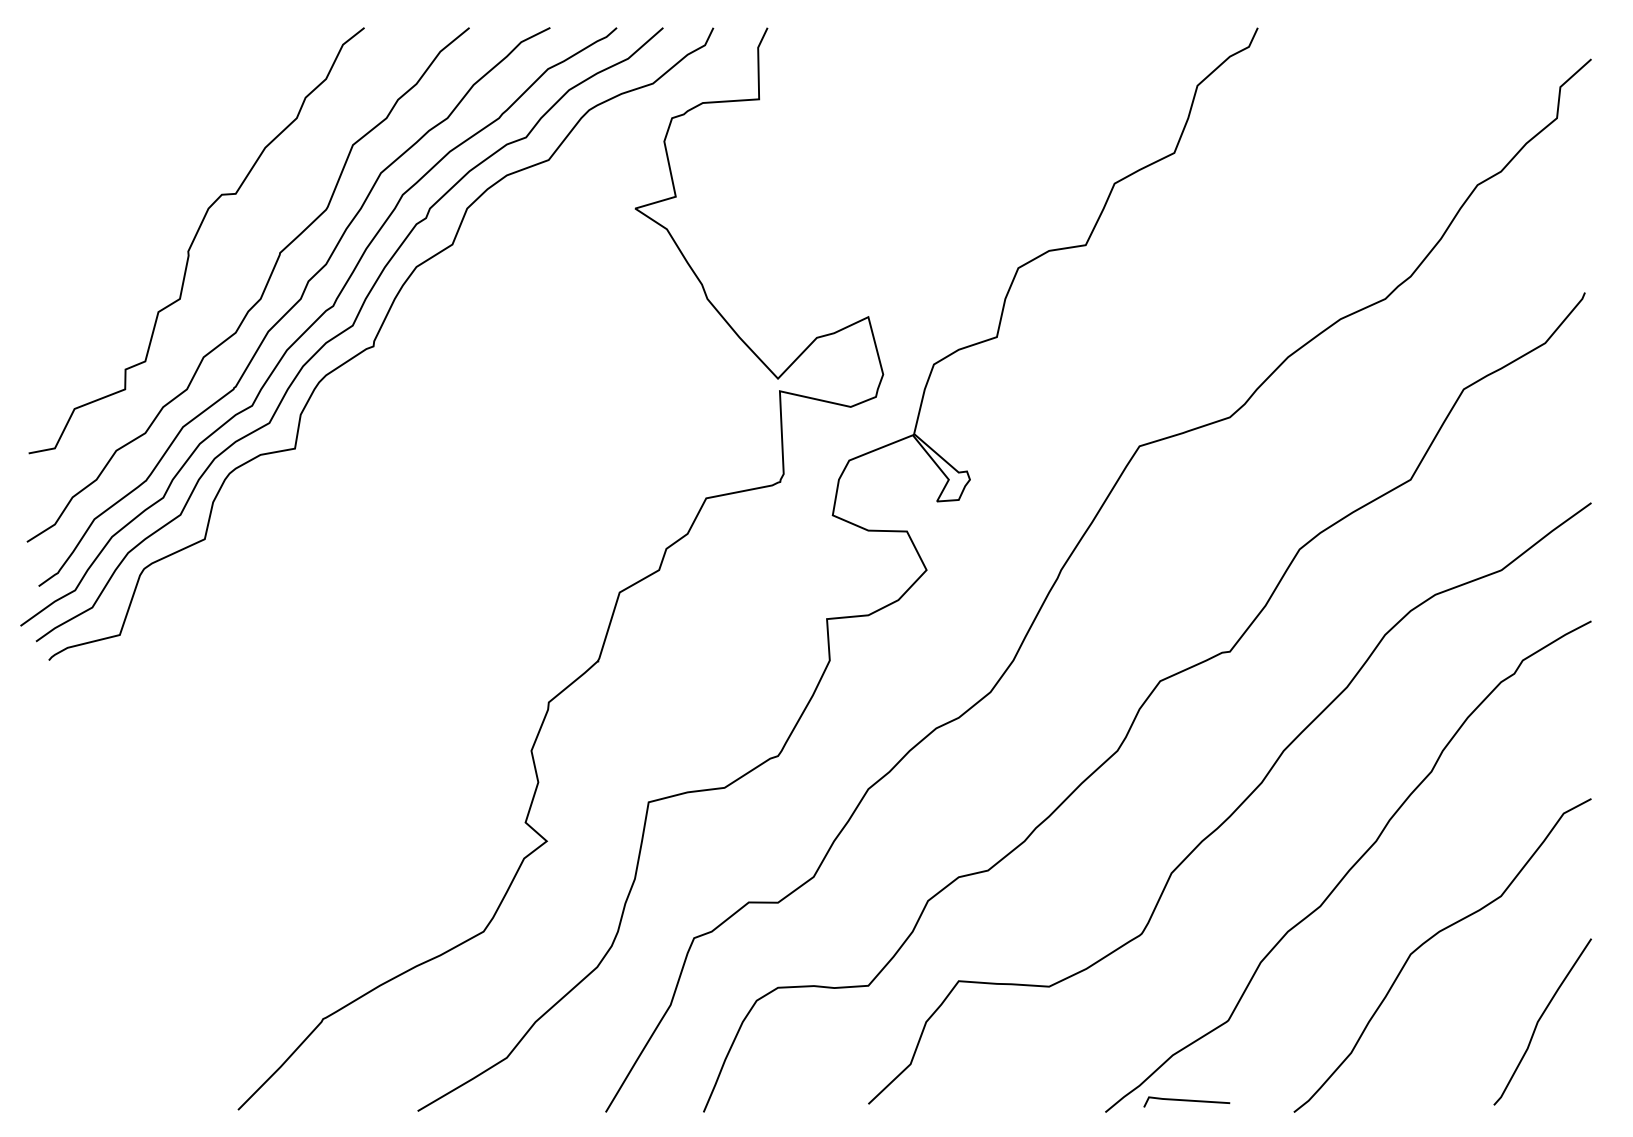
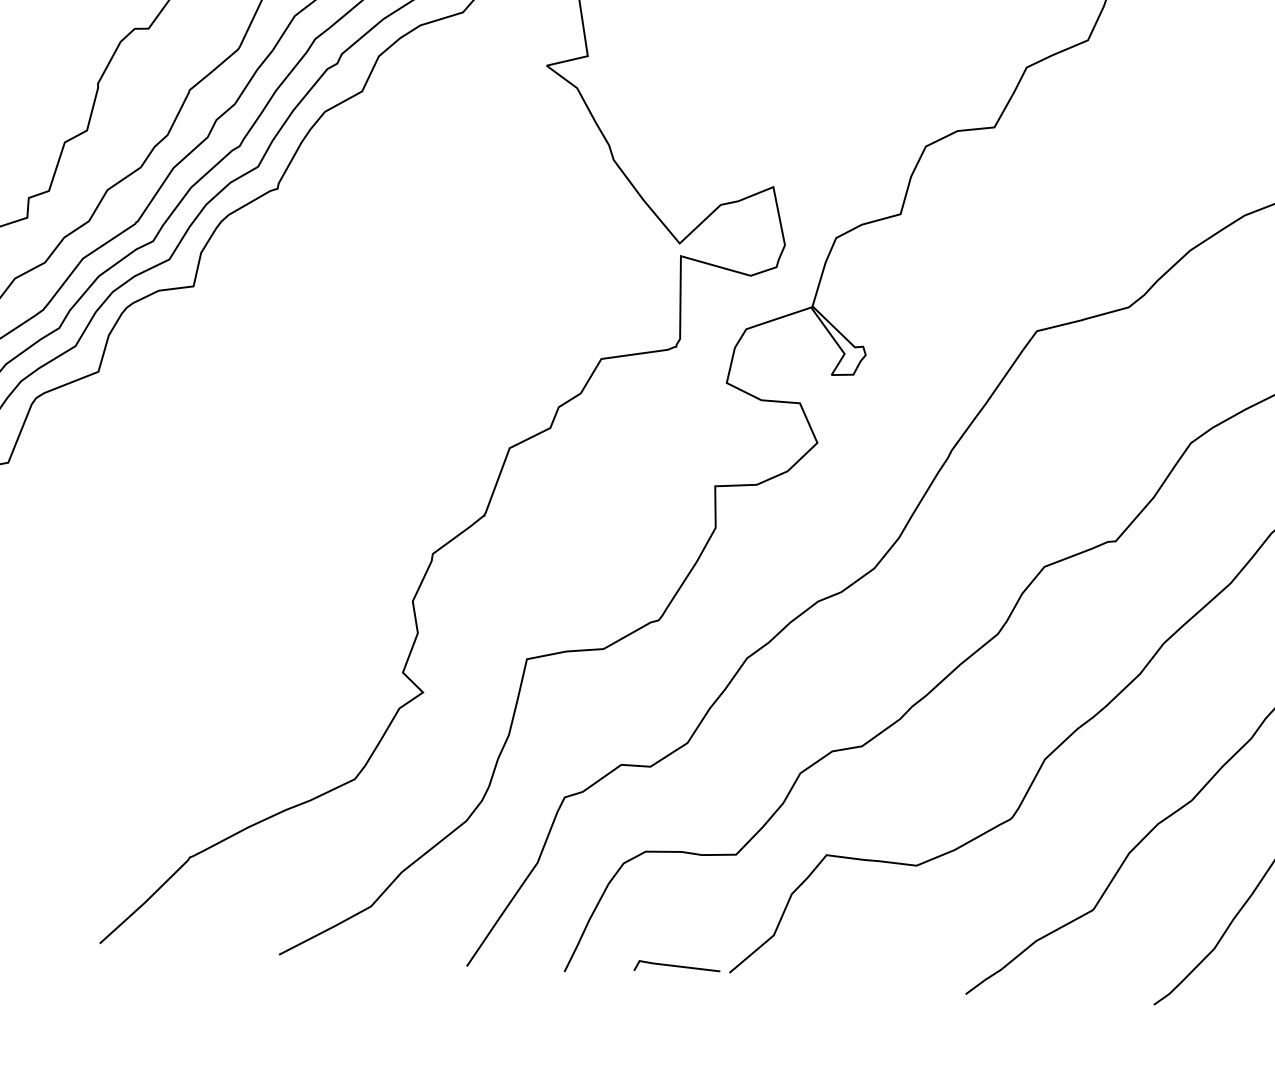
line: (1186, 1101) -> (676, 967), moved

